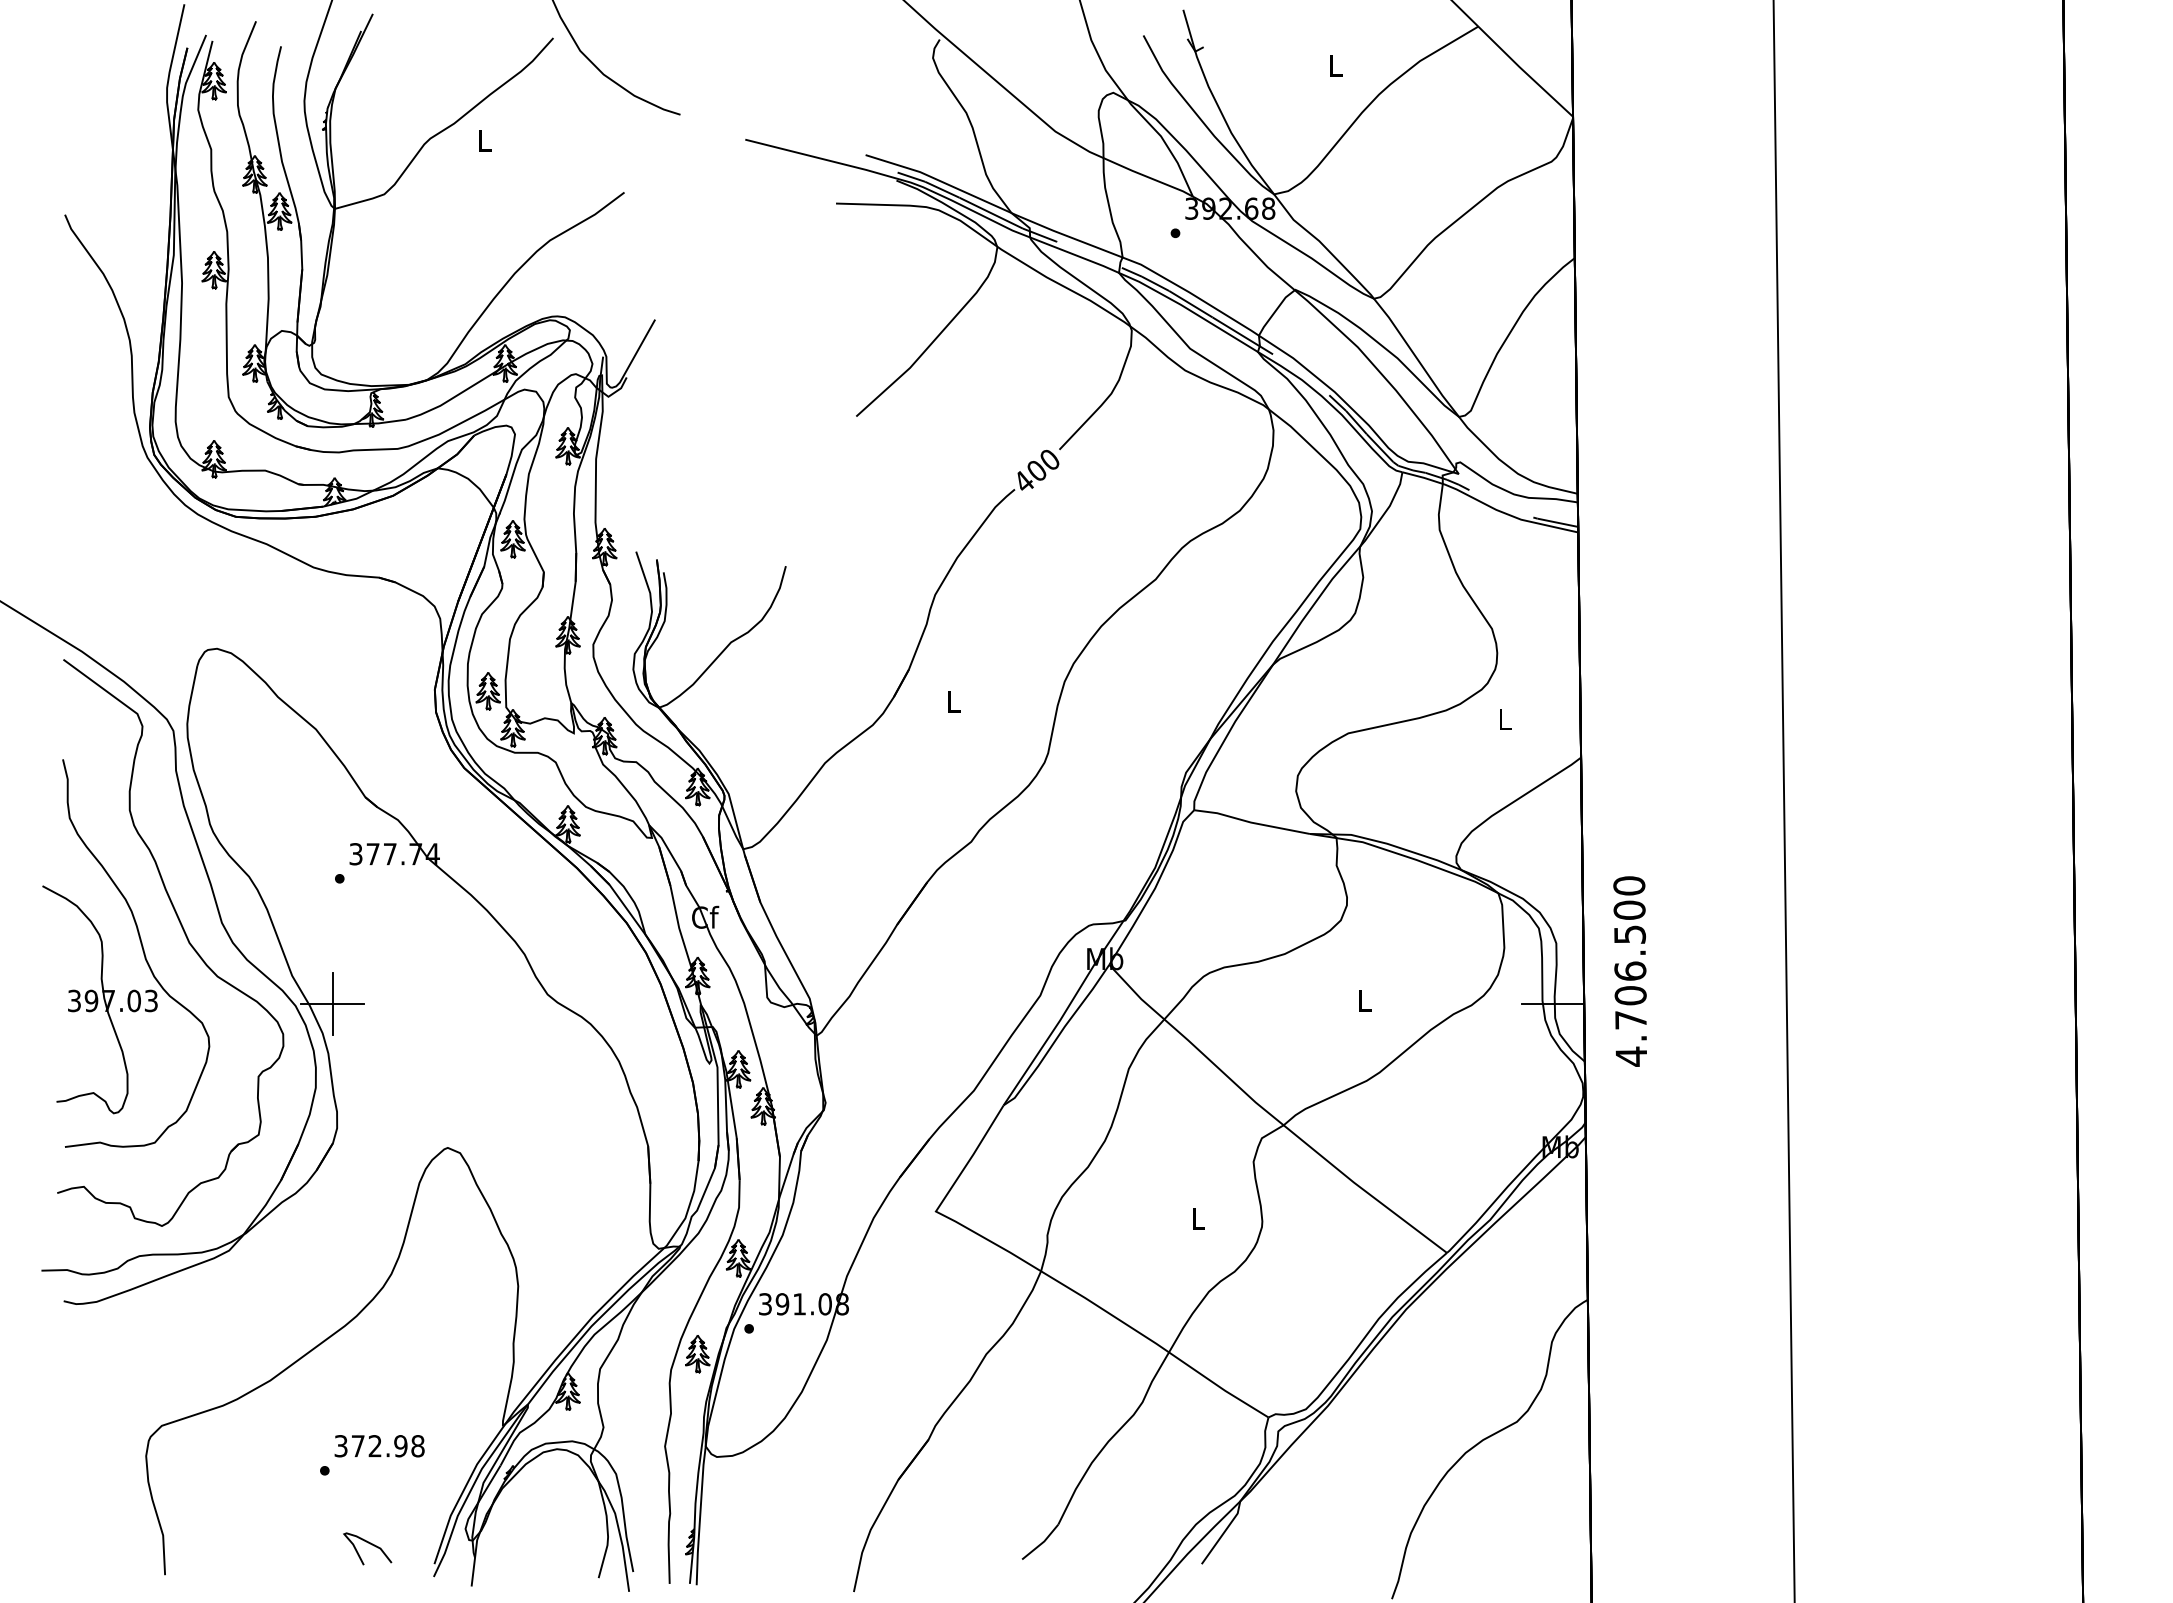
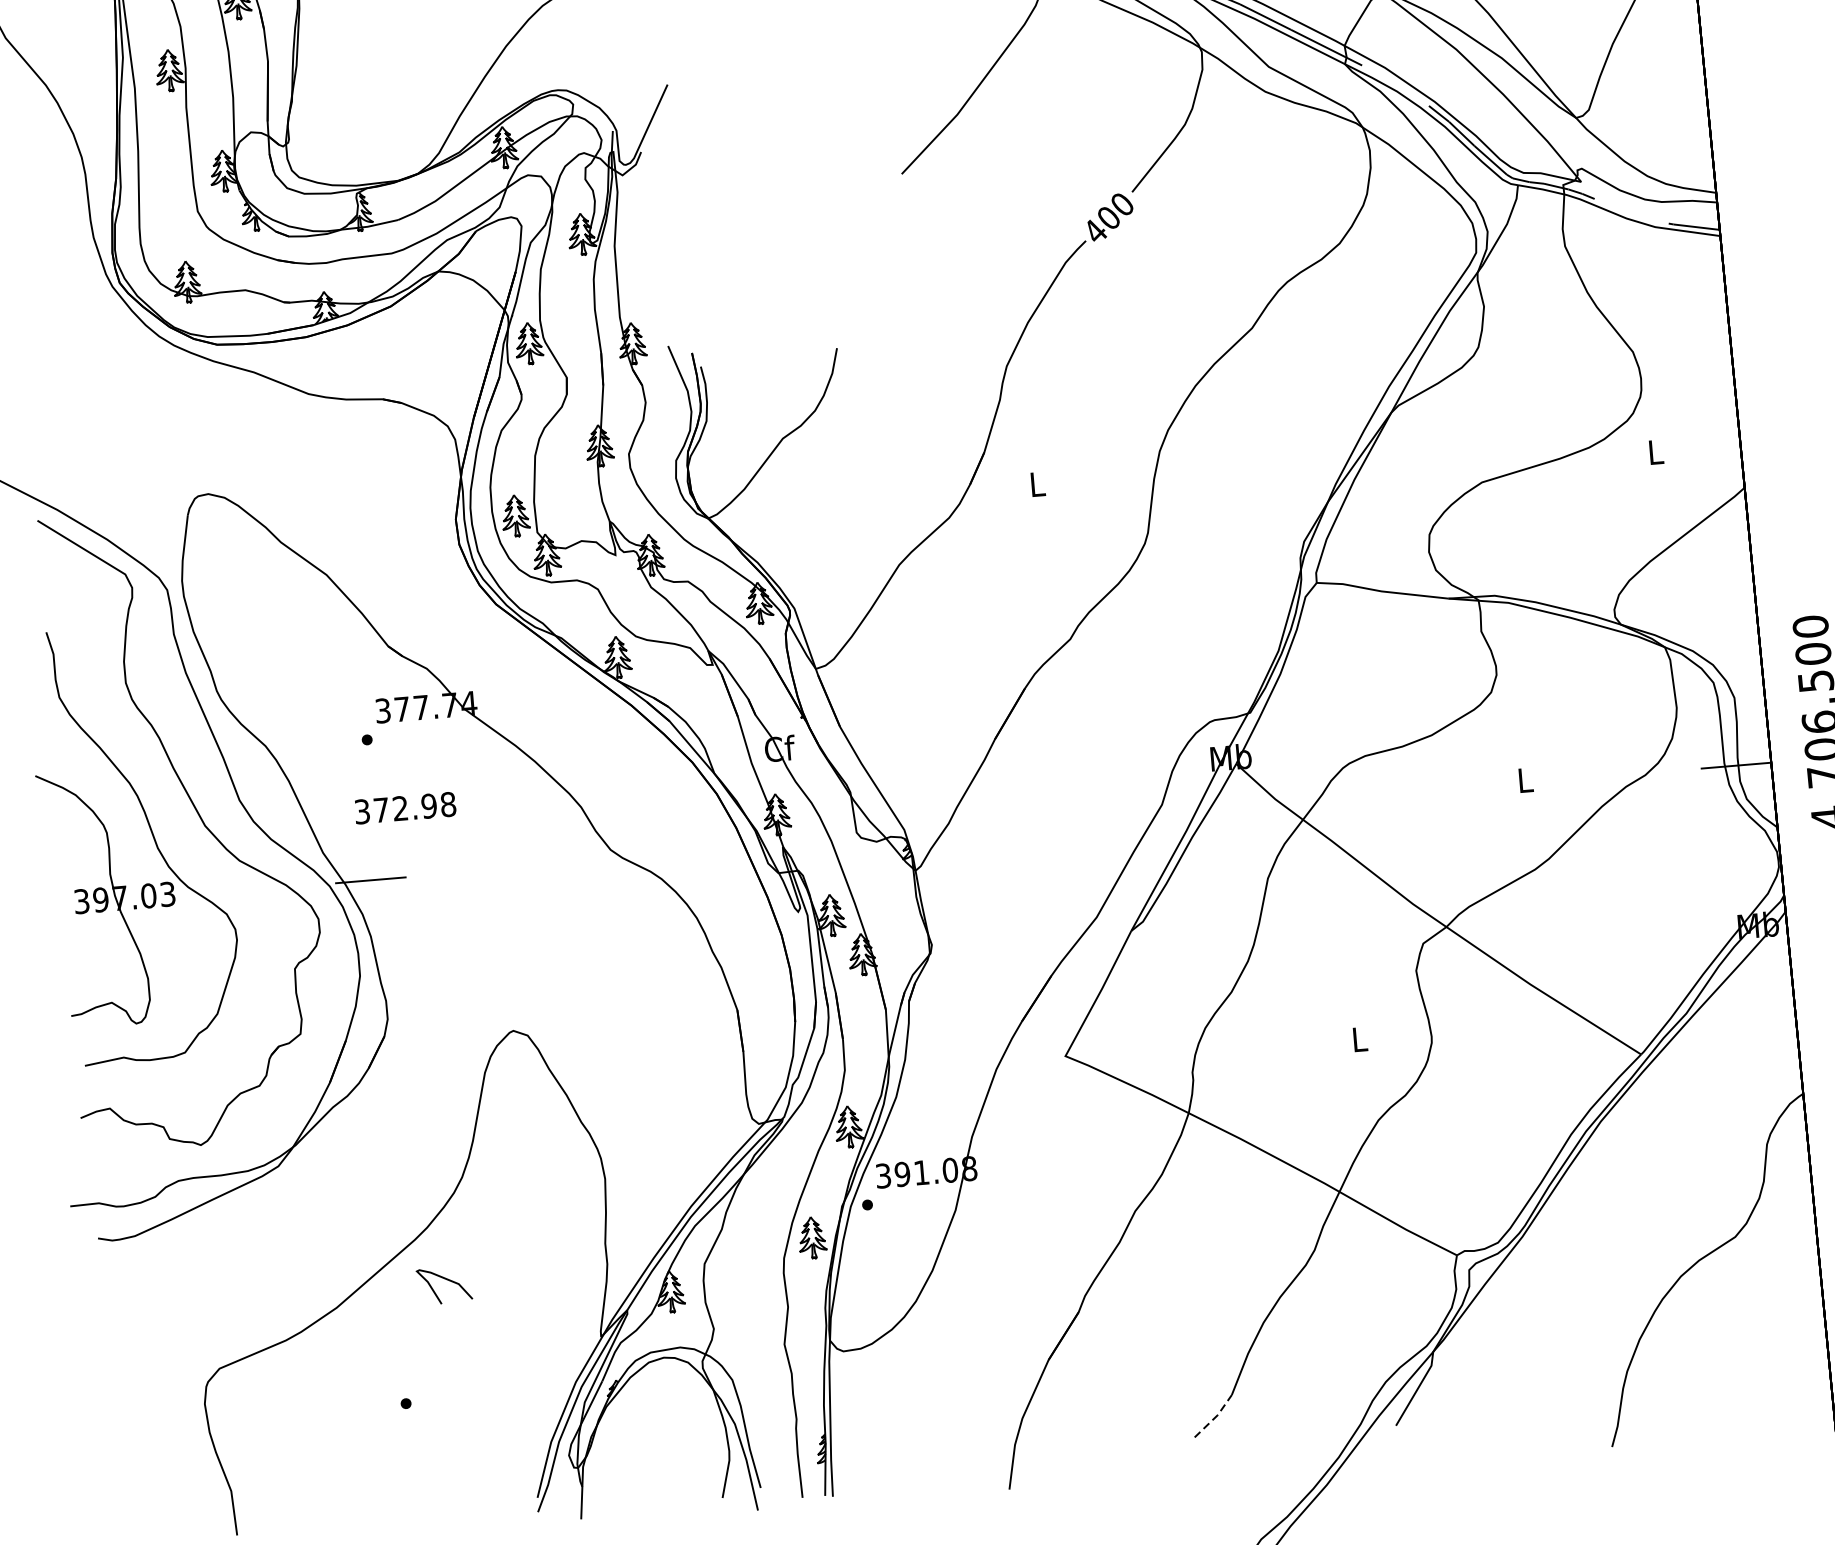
line: (332, 1003) -> (370, 880), removed
text: (379, 1446) -> (405, 808), moved
line: (1042, 1543) -> (1215, 1417), solid -> dashed
curve: (370, 1544) -> (447, 1280), moved

